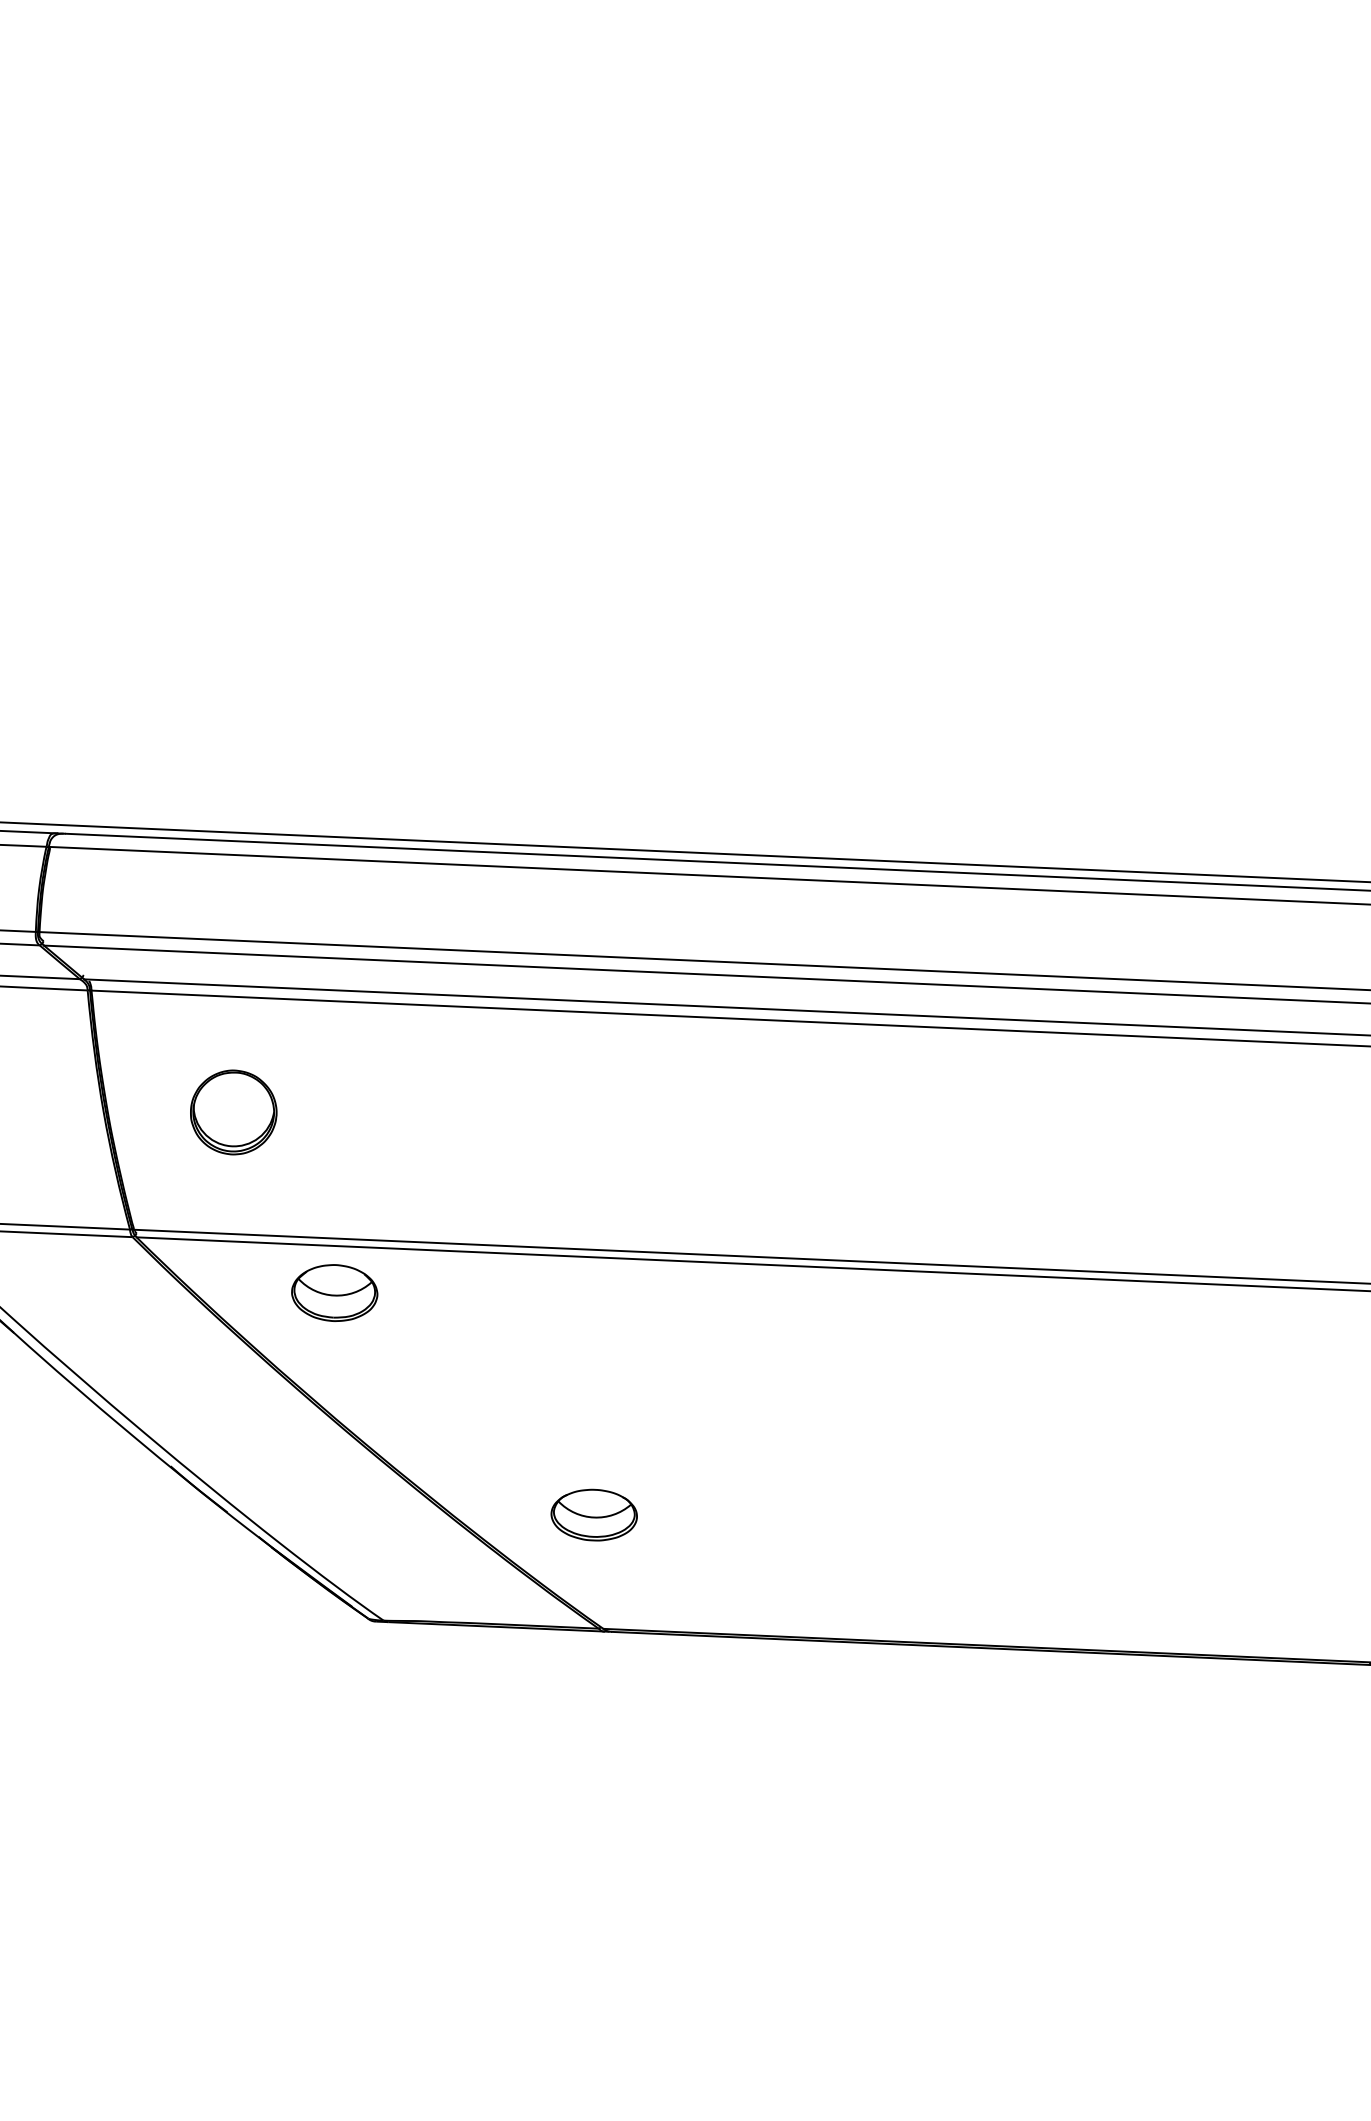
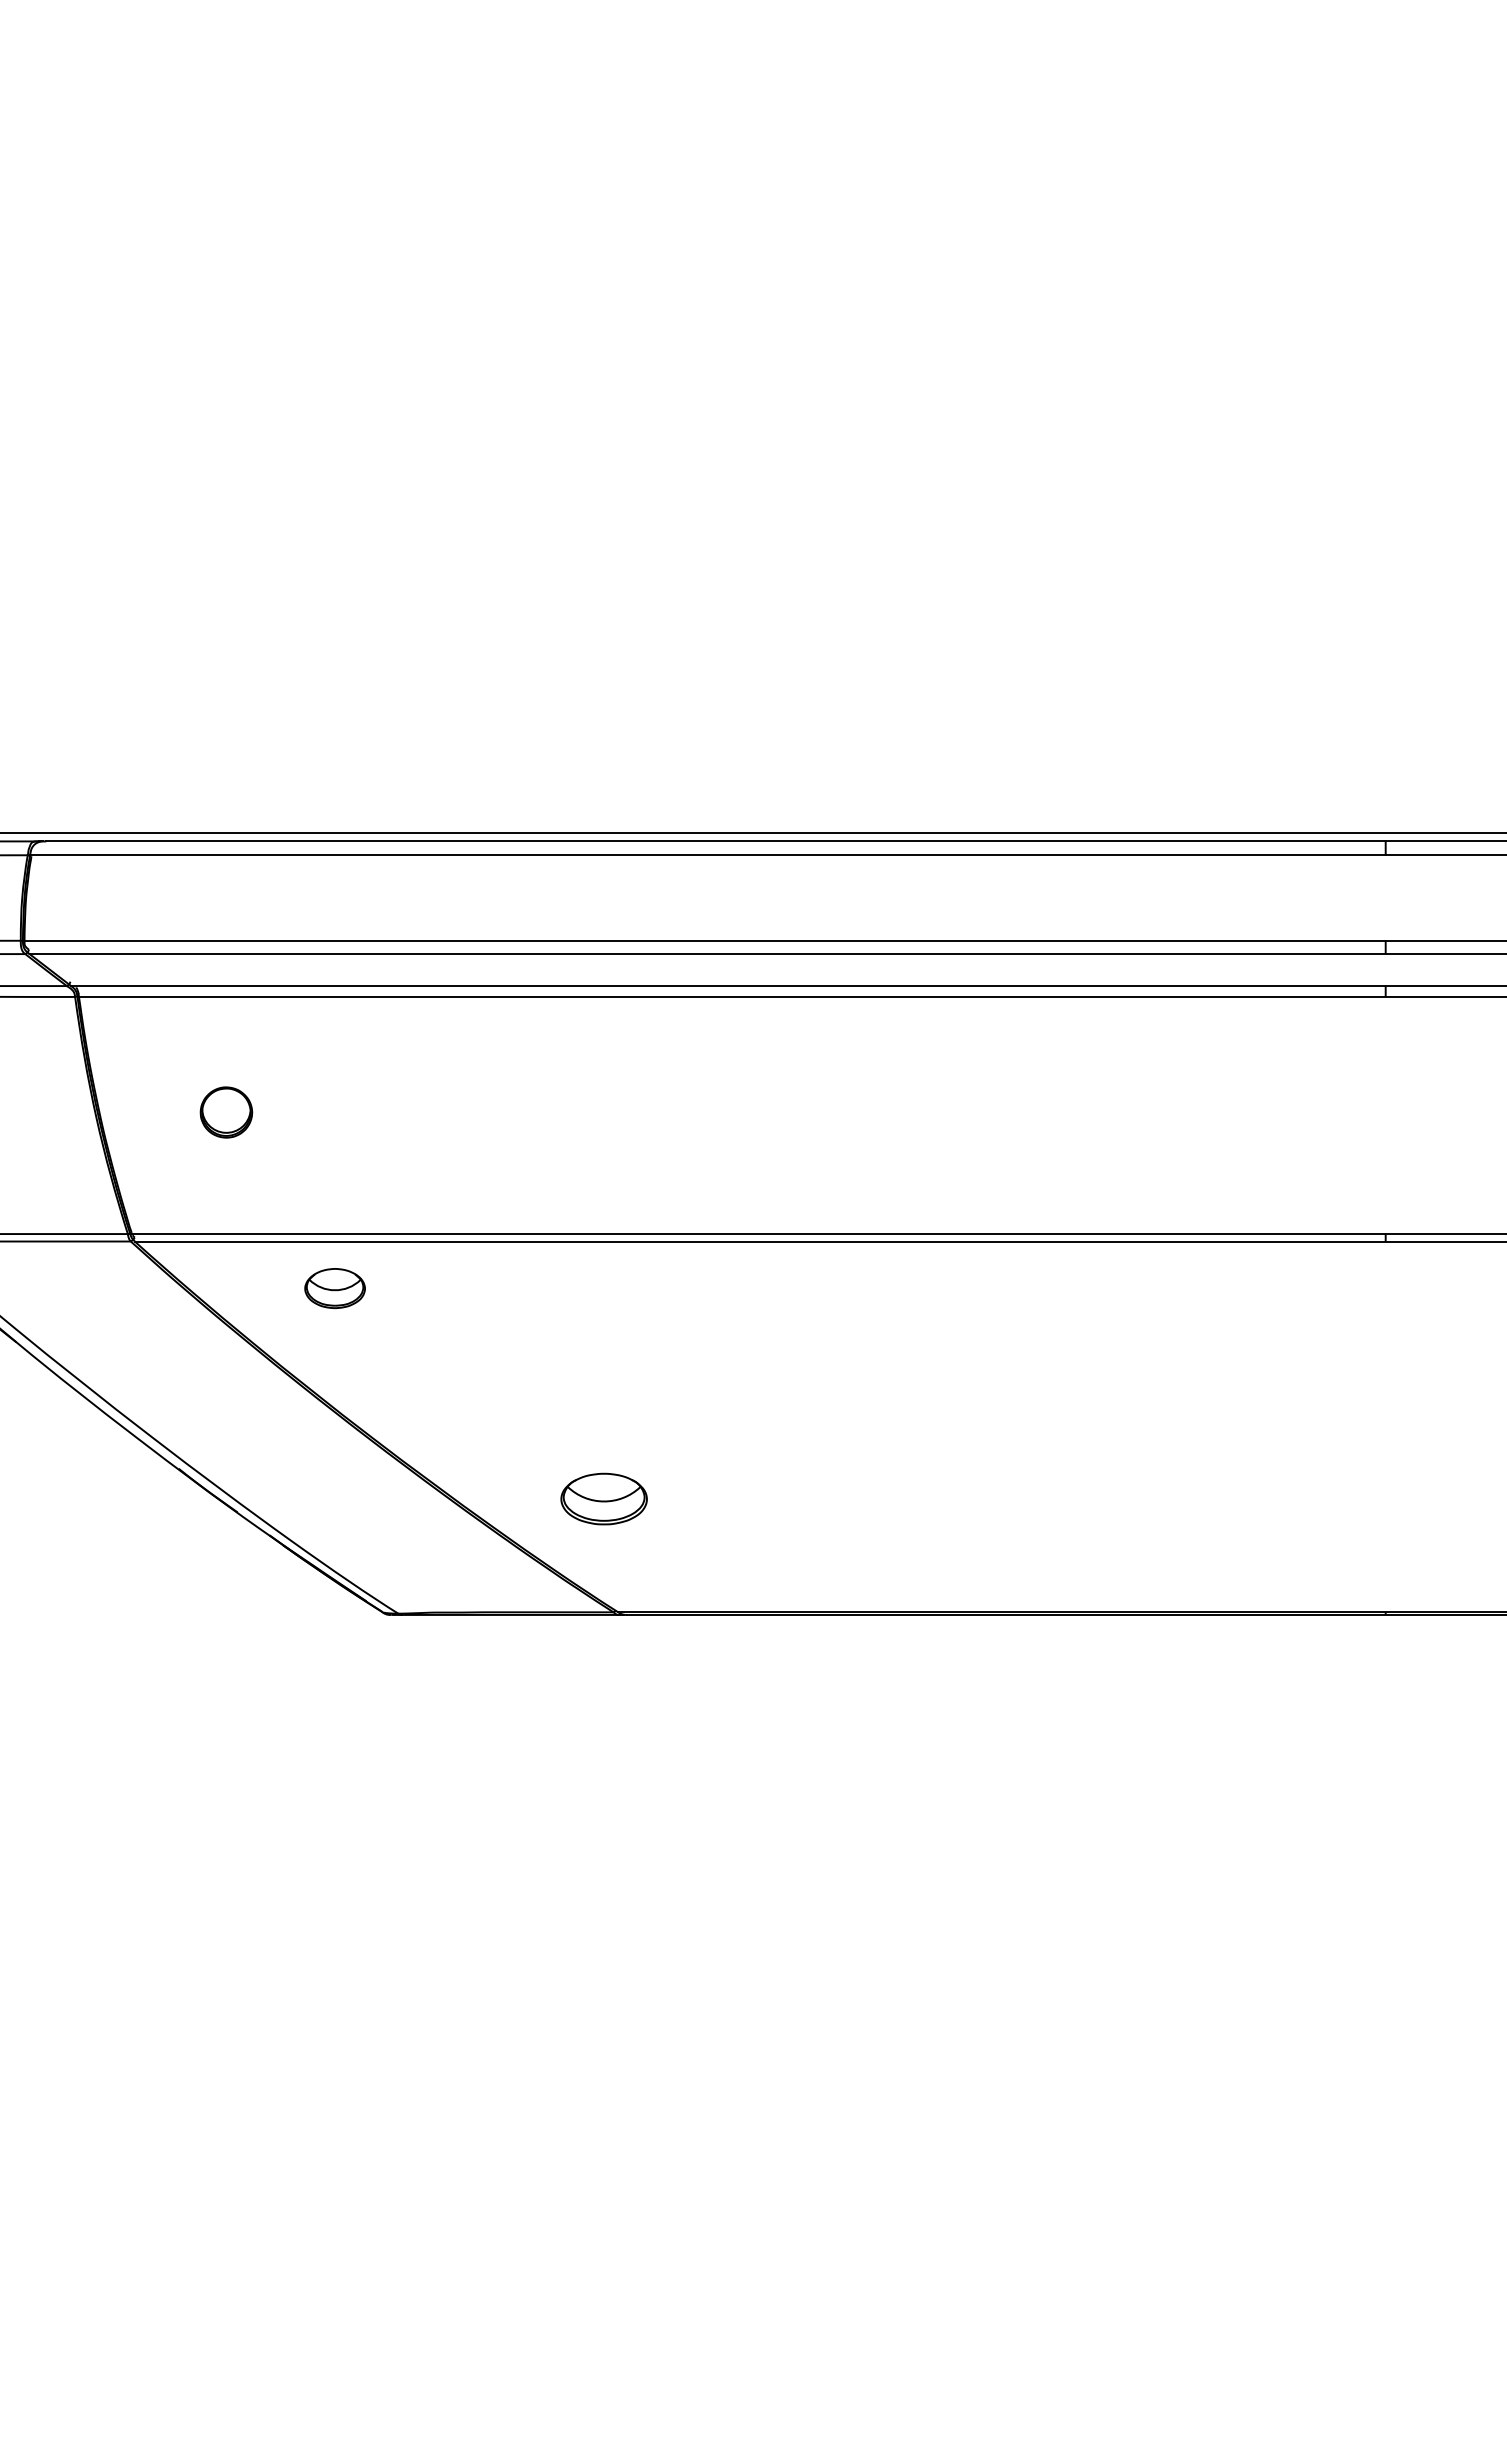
part: (233, 1112) -> (226, 1112), size x0.6
part: (334, 1292) -> (334, 1288), size x0.7

